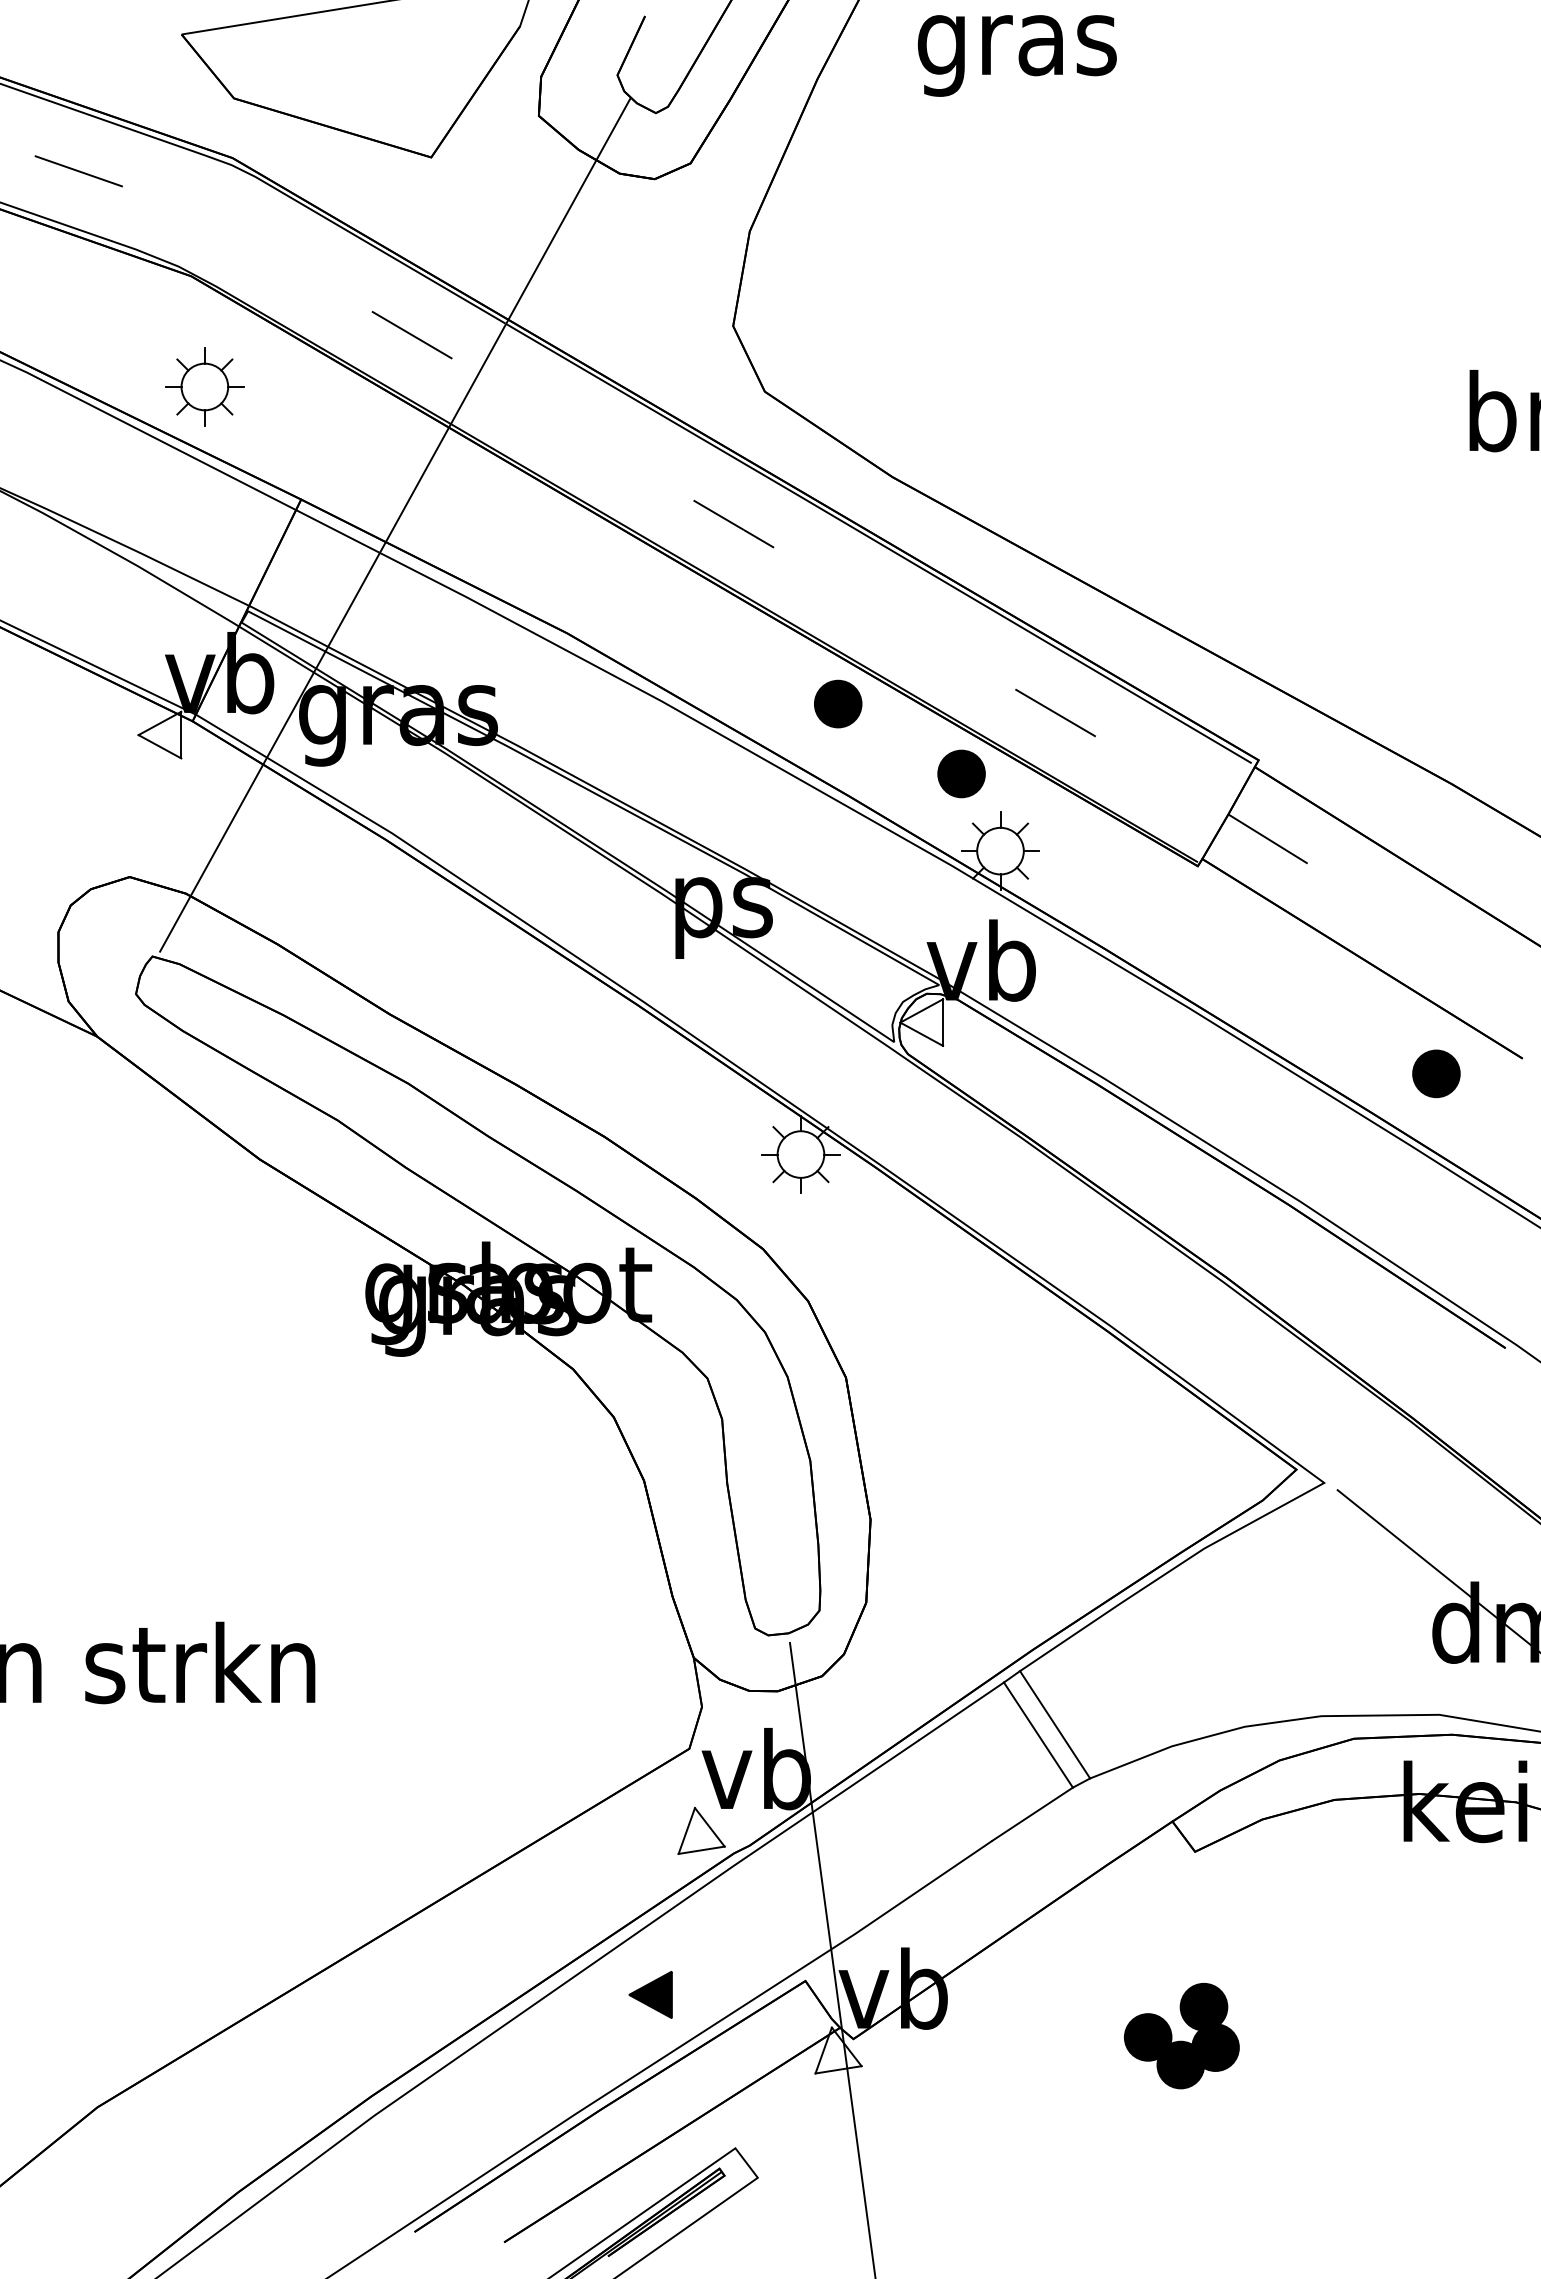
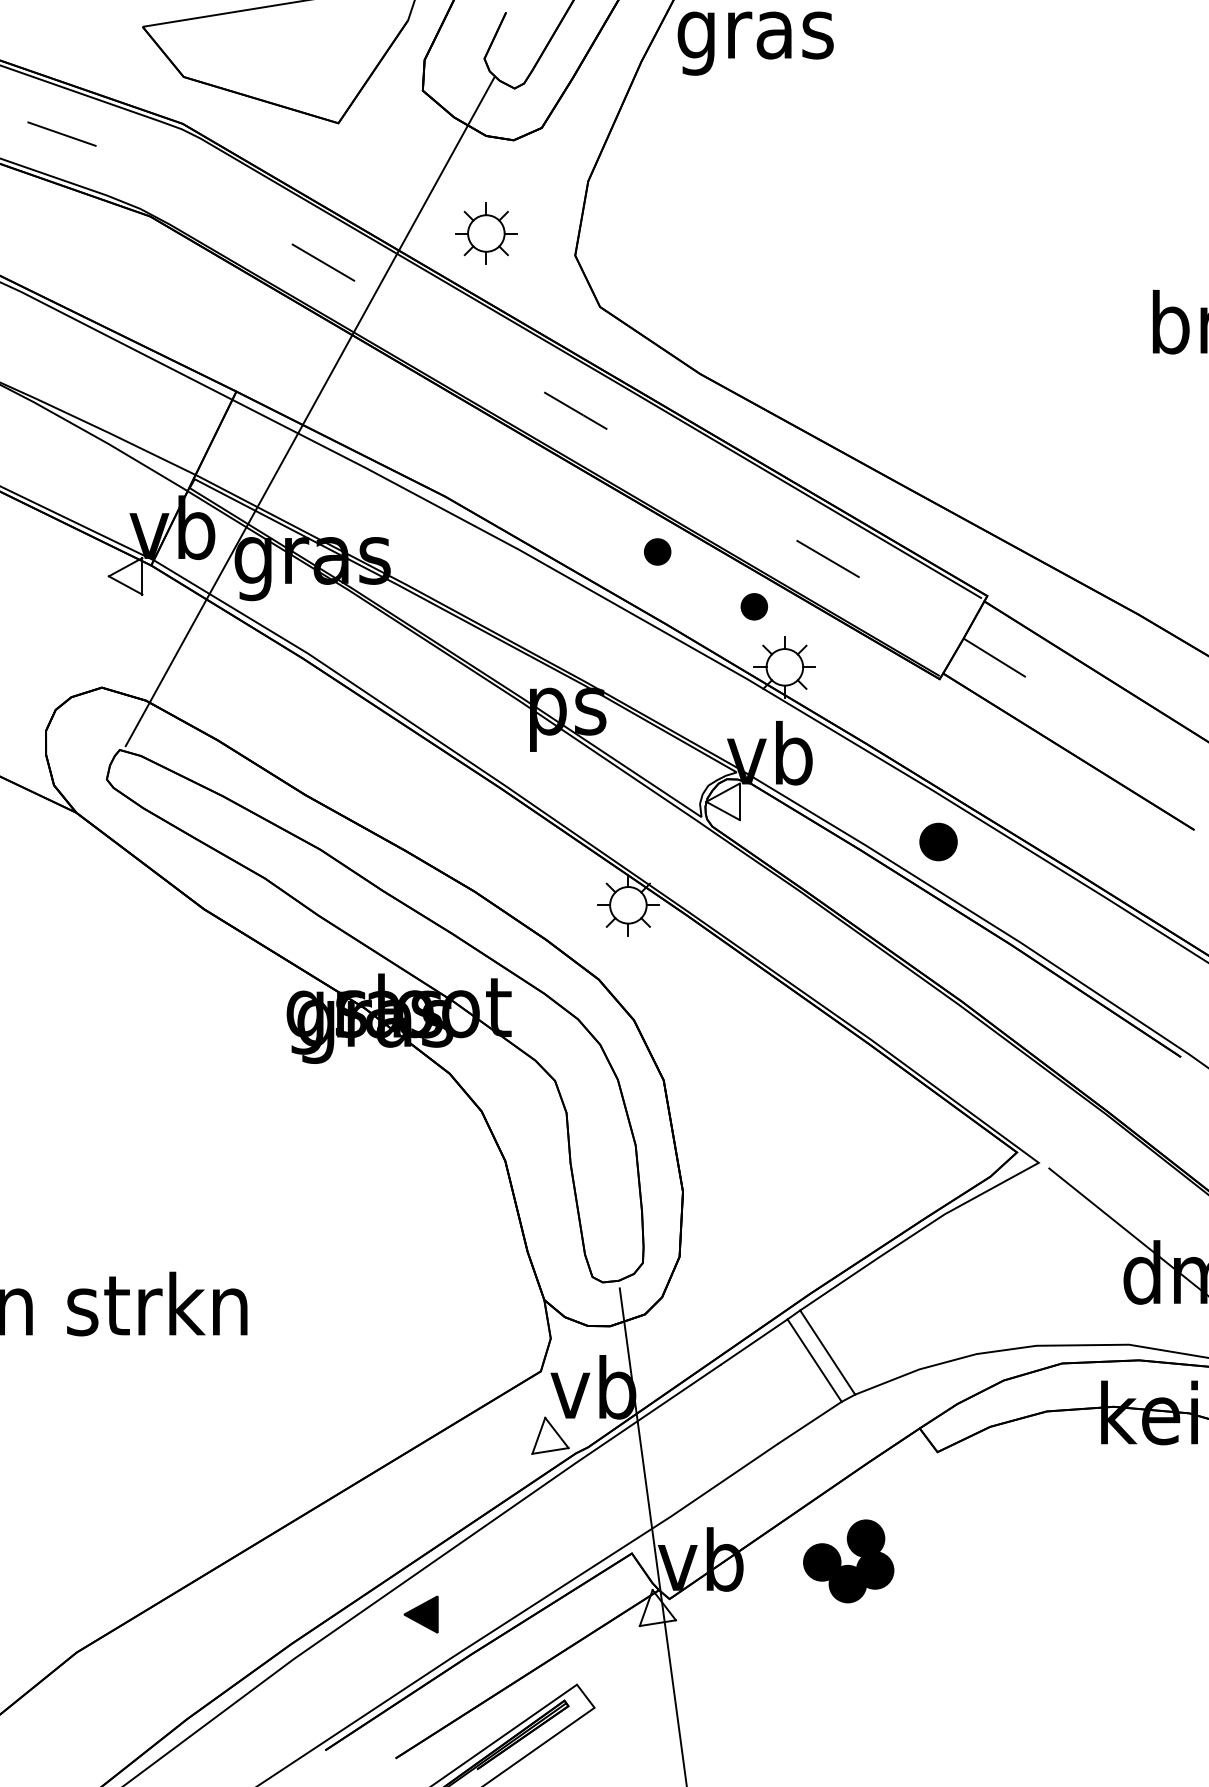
text: (1016, 55) -> (755, 43), moved
part: (204, 386) -> (486, 233), moved
part: (838, 703) -> (657, 551), size x0.7
part: (961, 773) -> (754, 606), size x0.7
part: (1436, 1073) -> (938, 841), moved
part: (650, 1994) -> (420, 1614), moved
part: (1181, 2035) -> (848, 1560), moved

